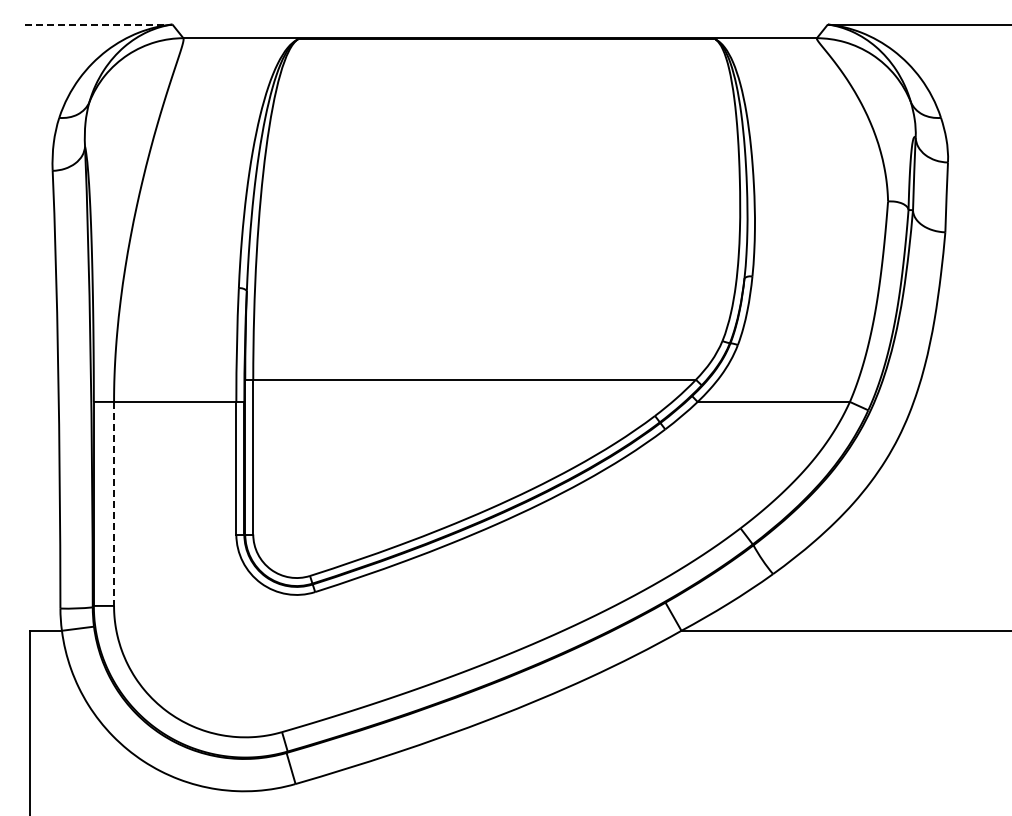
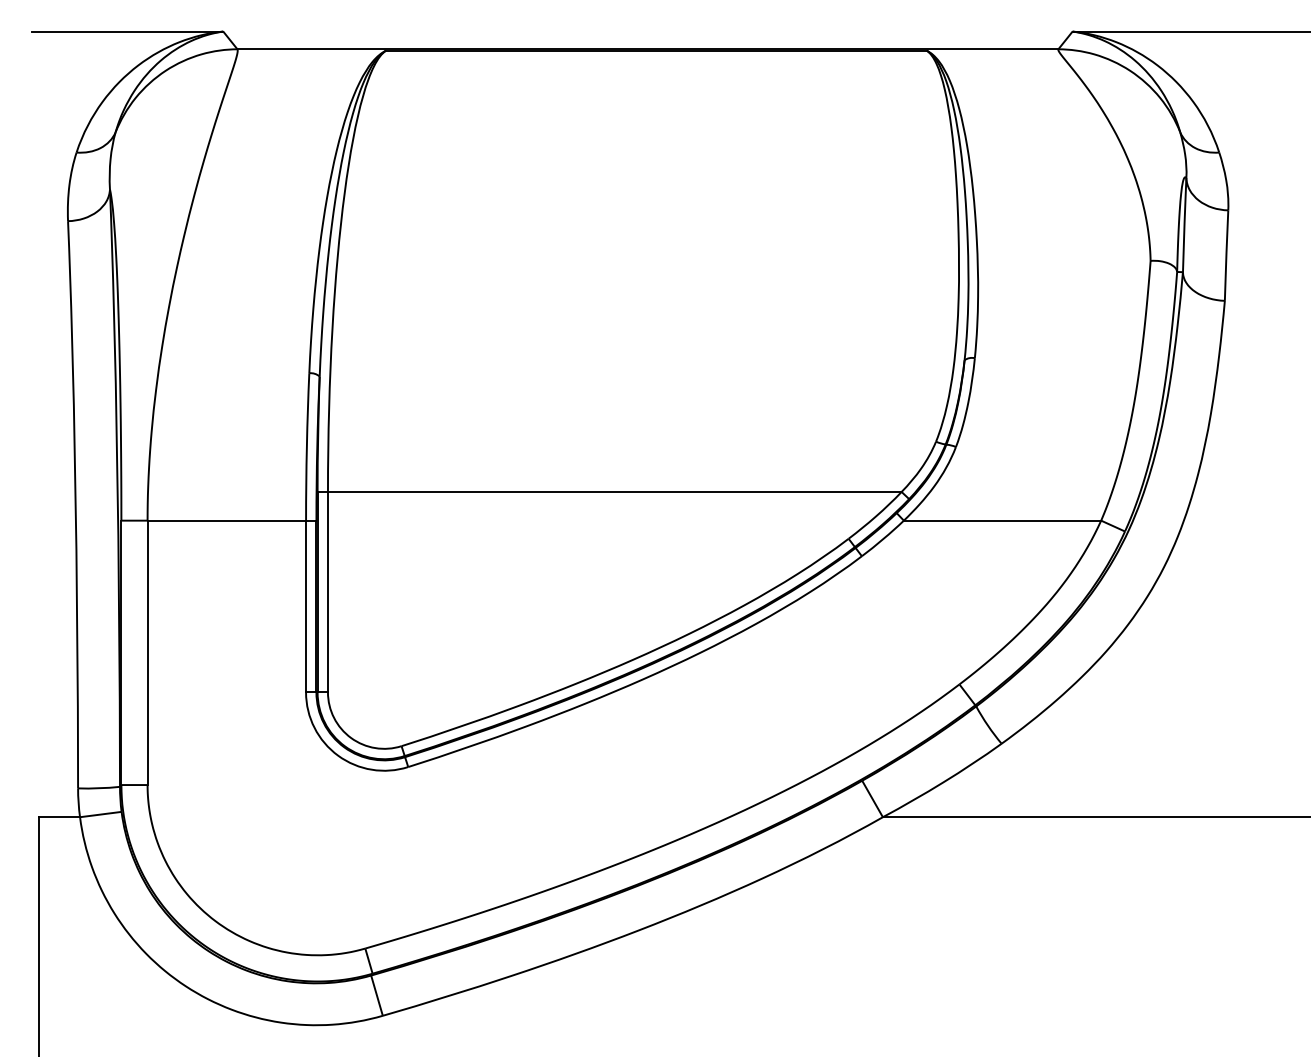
line: (98, 24) -> (127, 31), dashed -> solid
line: (114, 504) -> (148, 653), dashed -> solid

